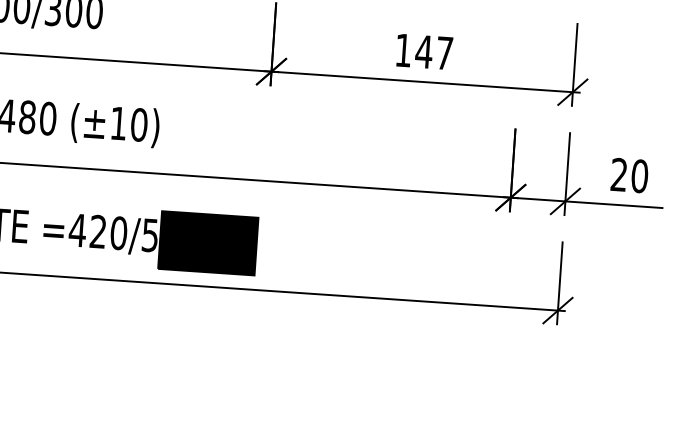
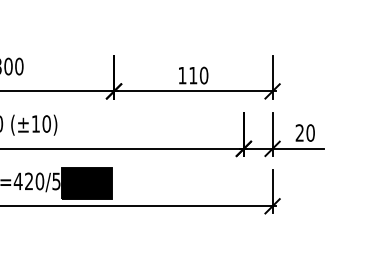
text: (434, 52) -> (198, 75), 147 -> 110

